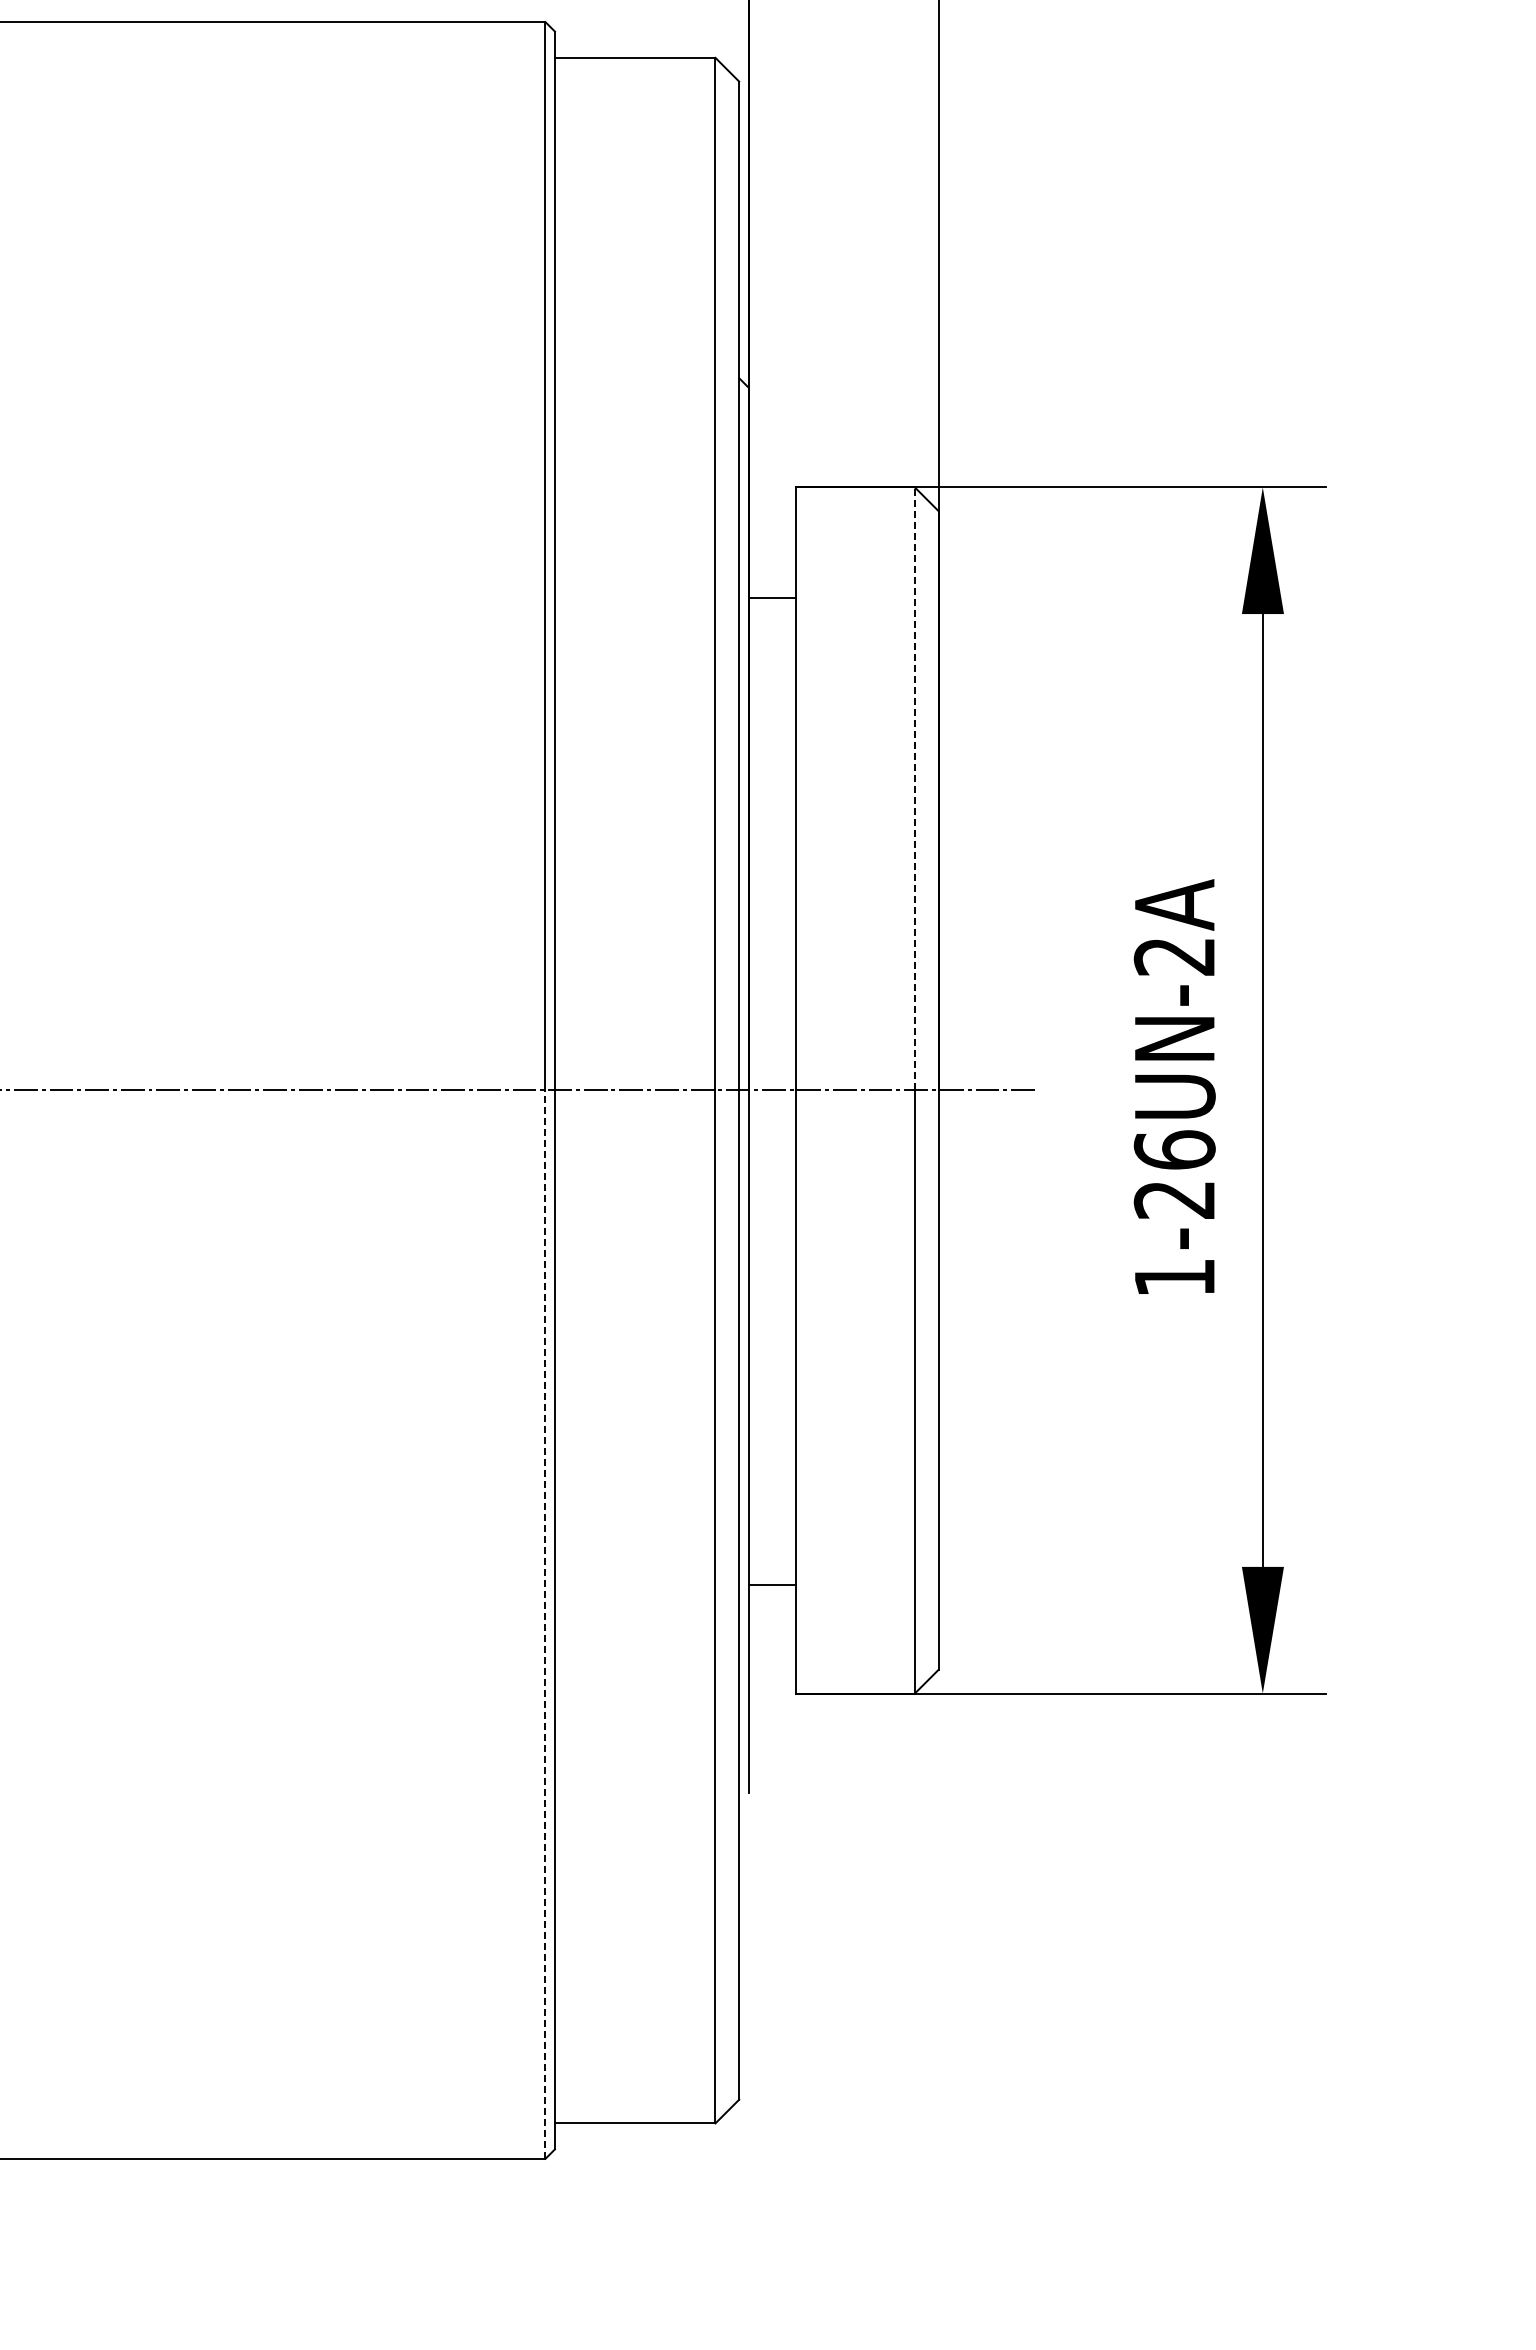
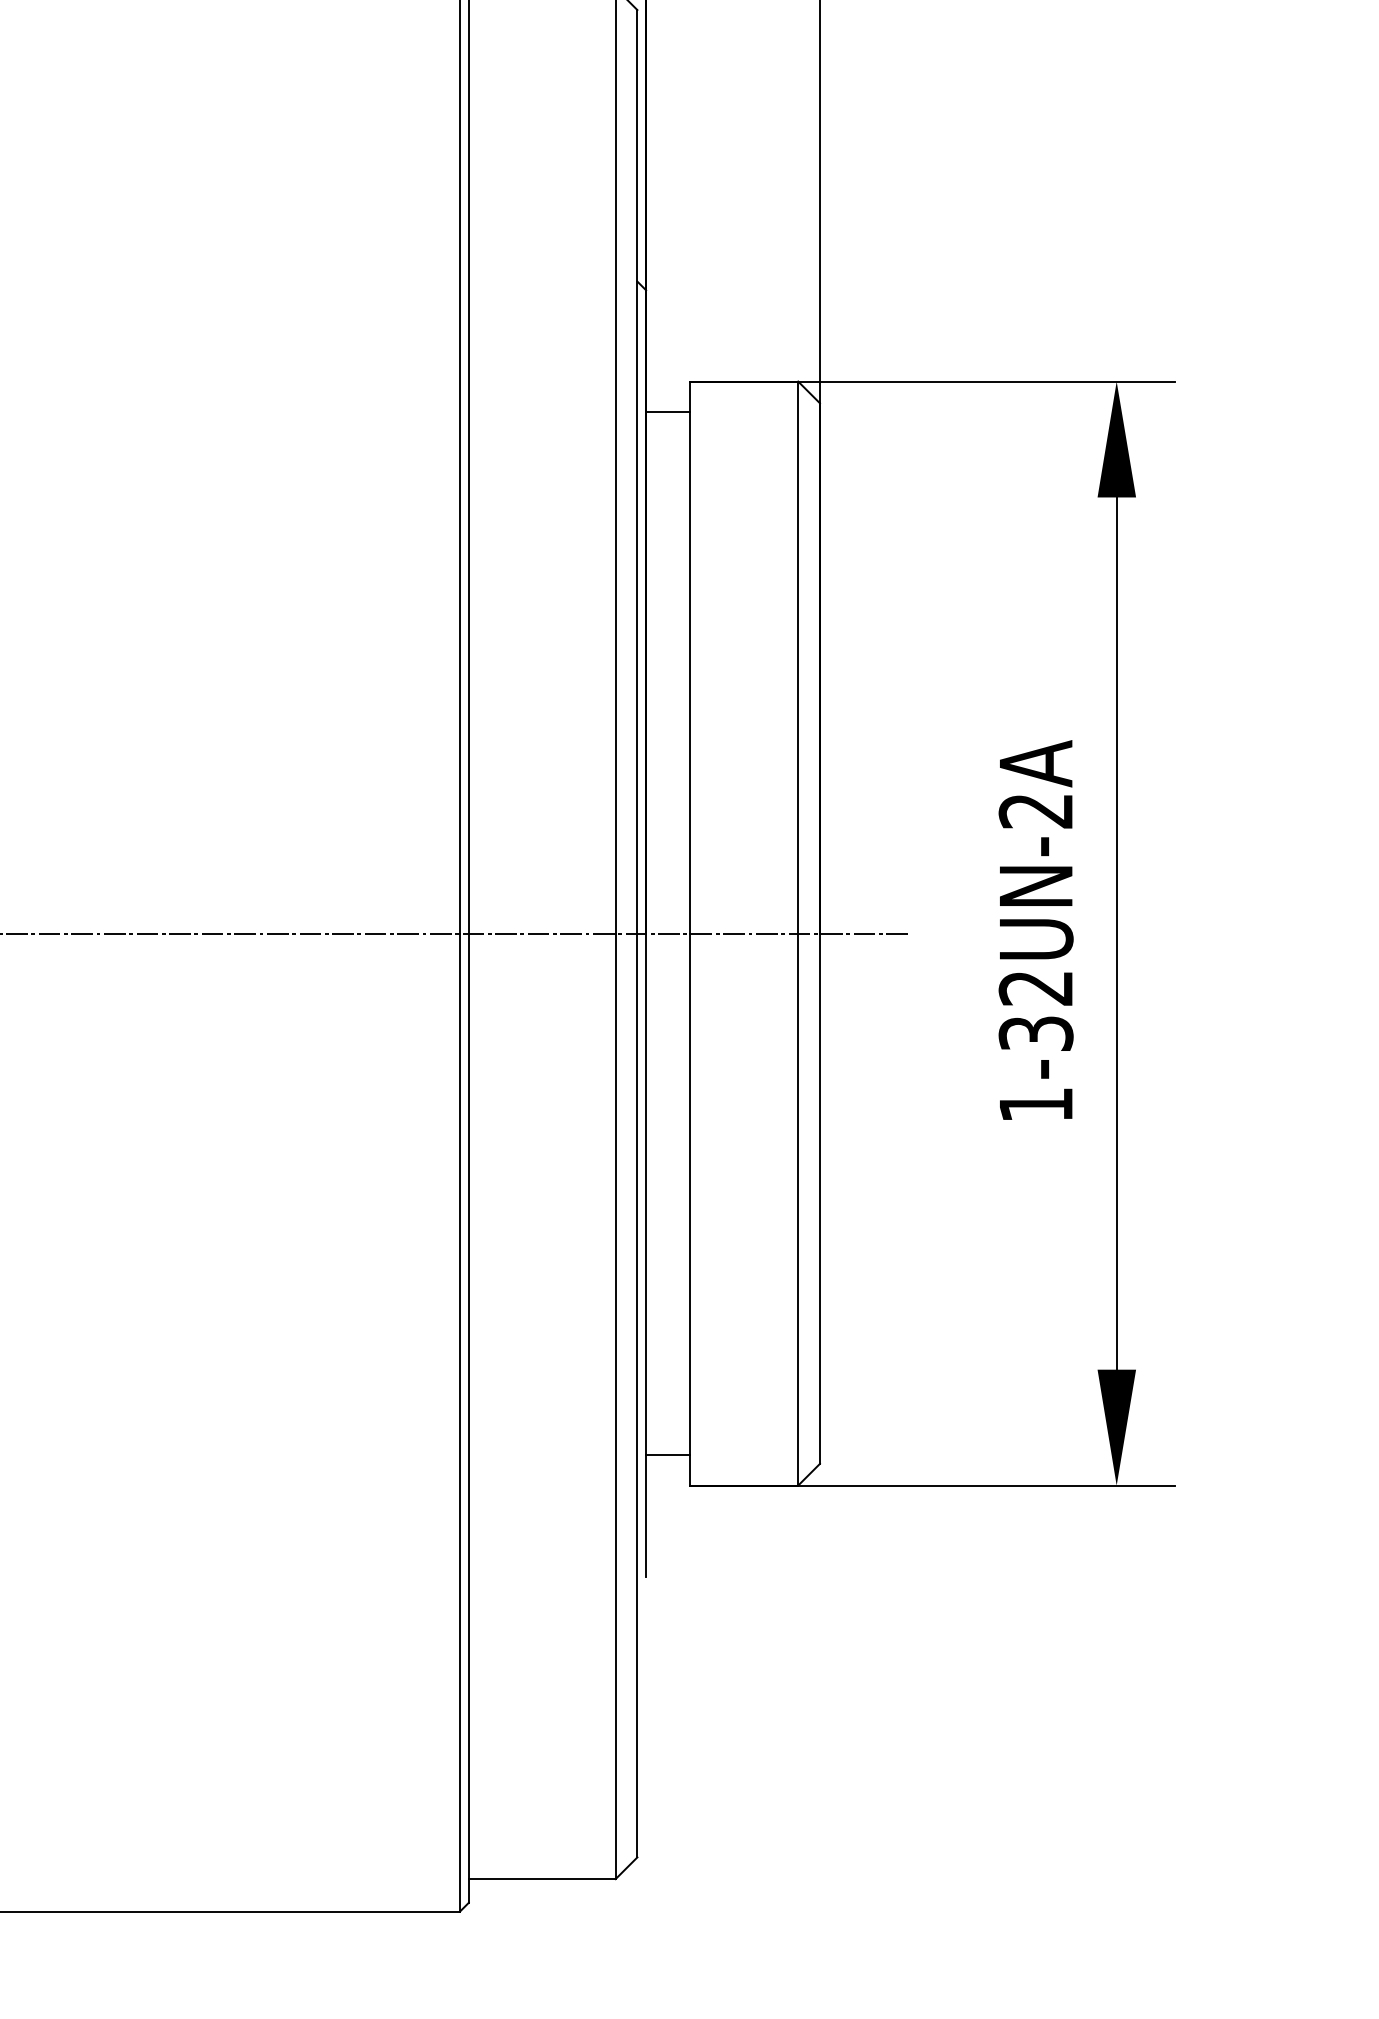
line: (772, 597) -> (667, 411), moved
line: (914, 788) -> (797, 657), dashed -> solid
text: (1174, 1174) -> (1035, 1010), 1-26UN-2A -> 1-32UN-2A
line: (772, 1585) -> (667, 1455), moved
line: (545, 1624) -> (460, 1422), dashed -> solid

